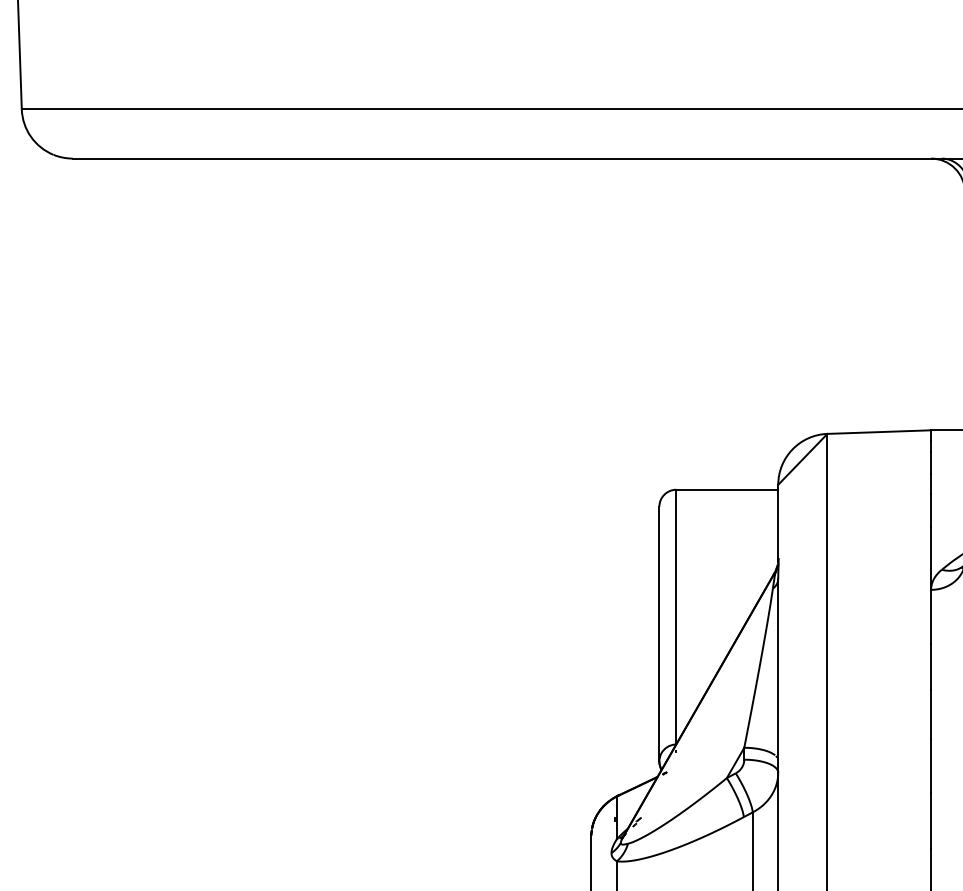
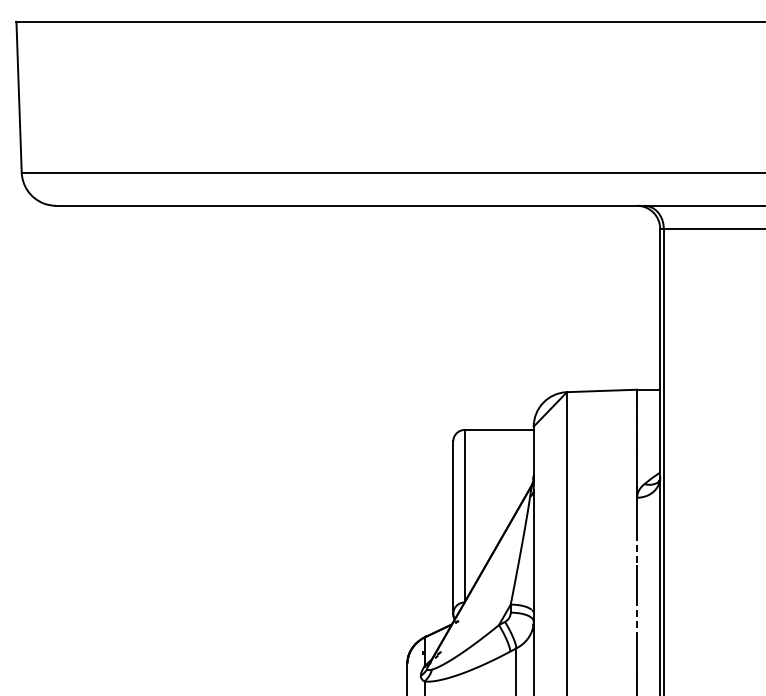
line: (931, 666) -> (637, 549), solid -> dashed
line: (931, 766) -> (637, 617), solid -> dashed

